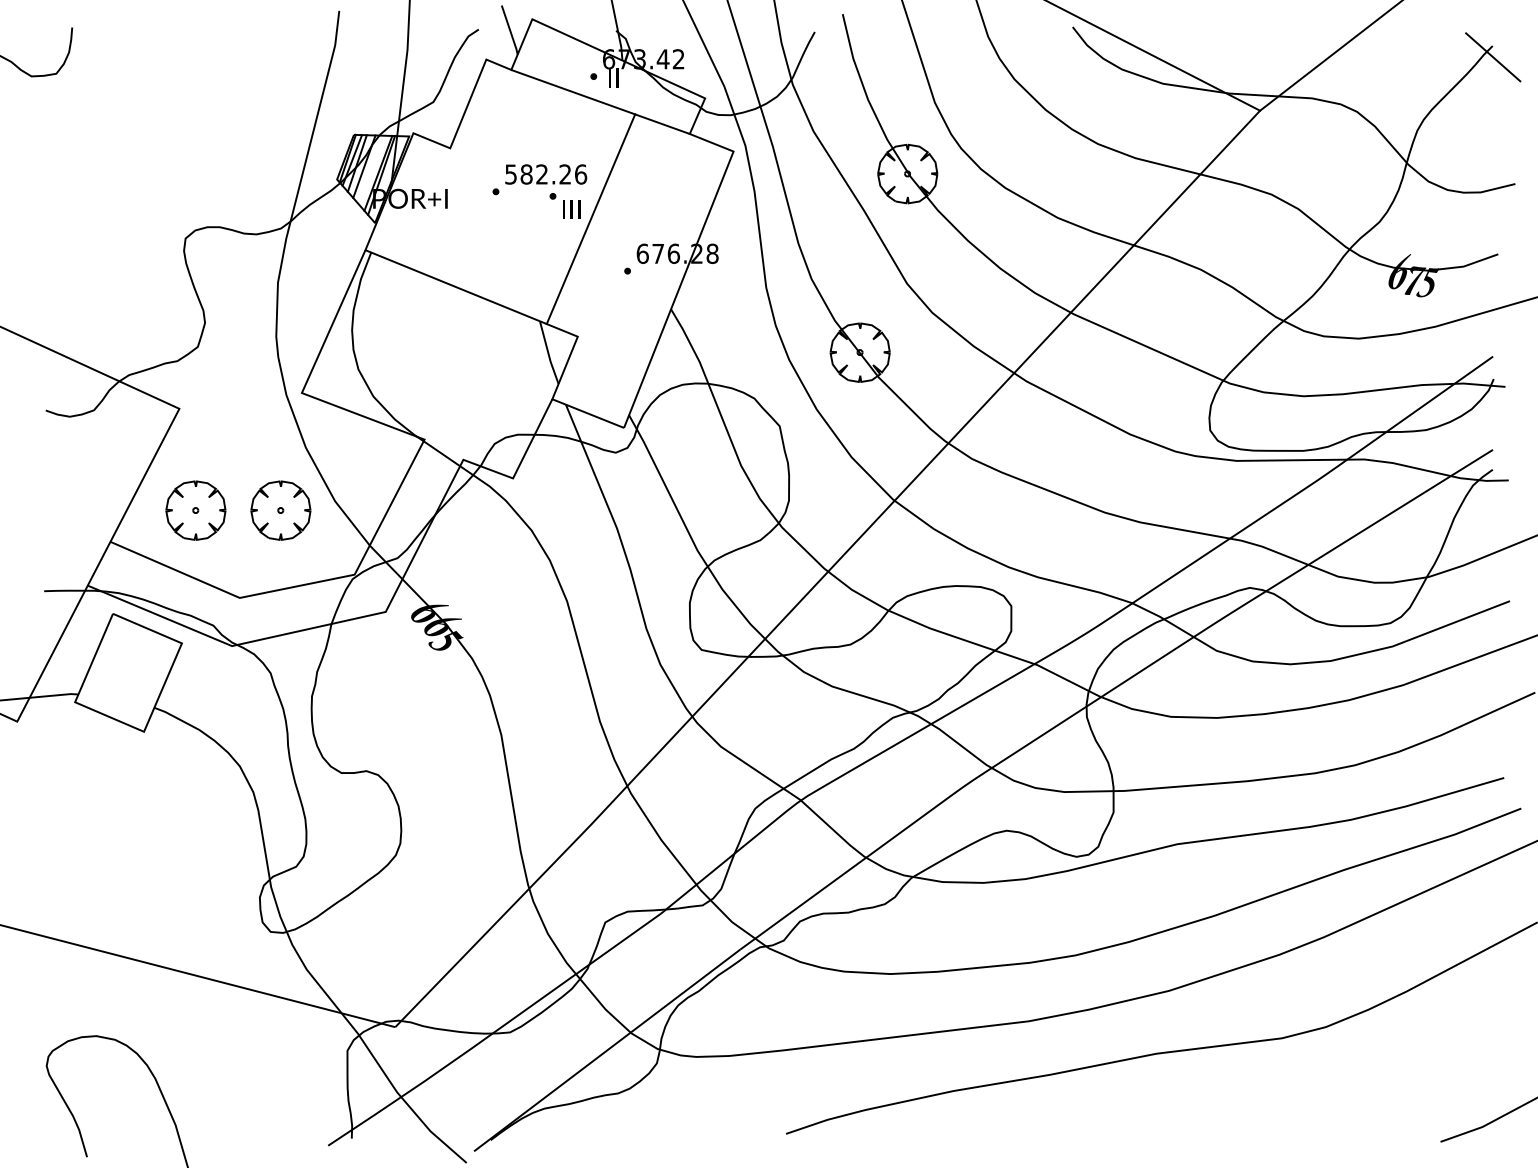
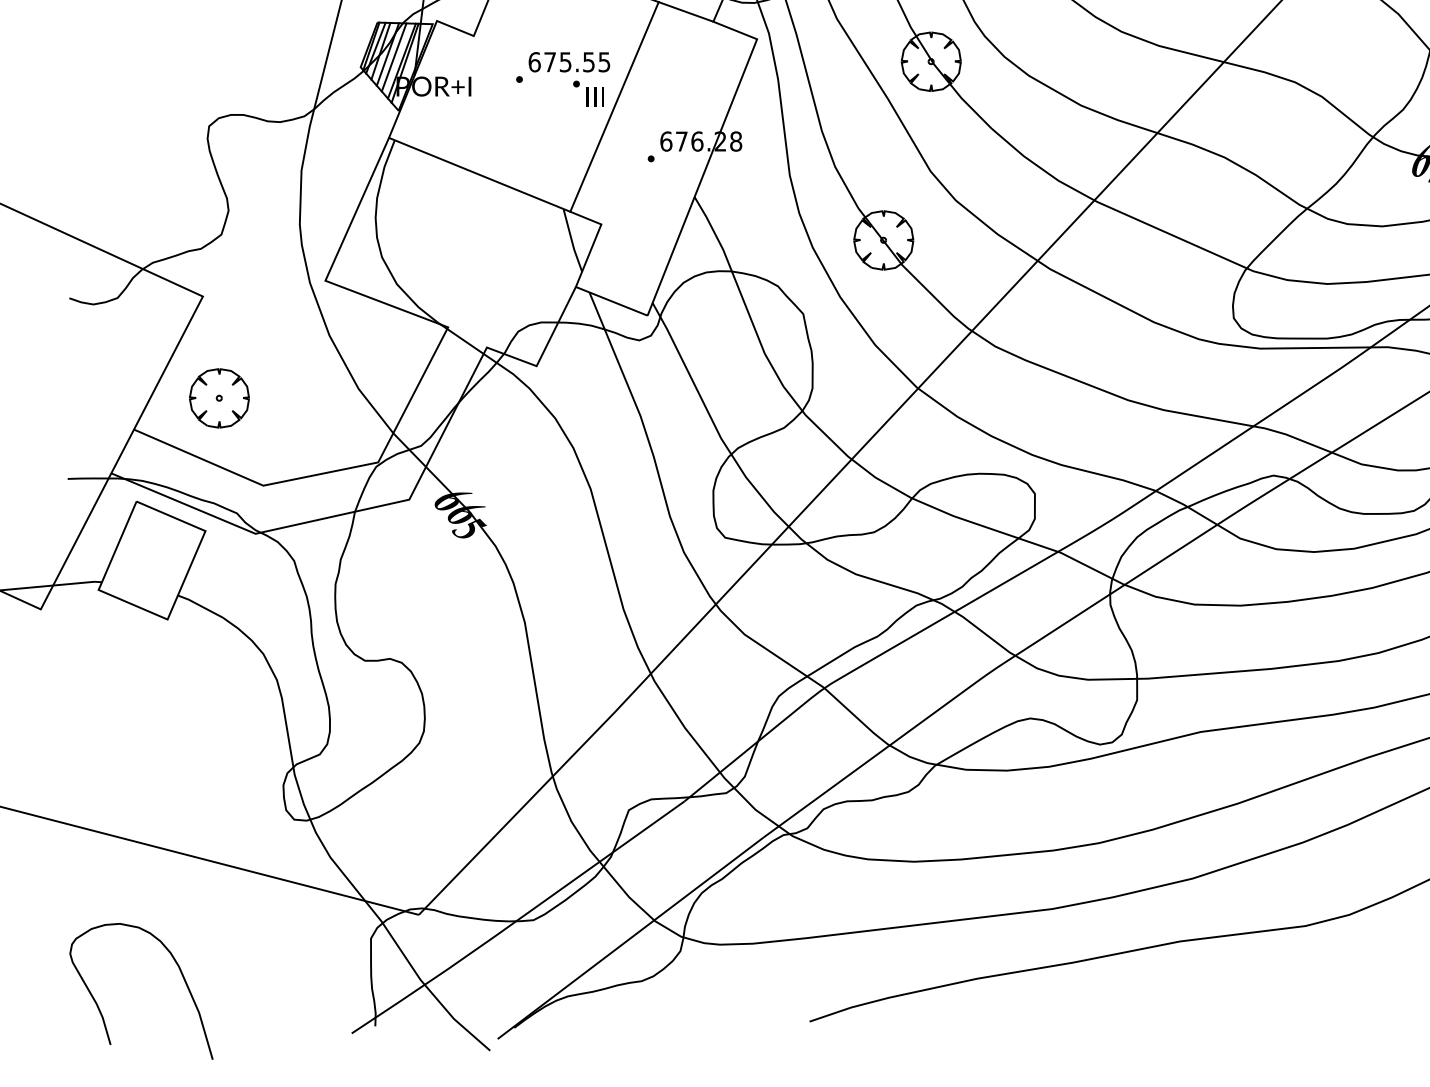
line: (370, 169) -> (394, 57), added
text: (546, 174) -> (570, 62), 582.26 -> 675.55
part: (280, 510) -> (304, 398), removed

